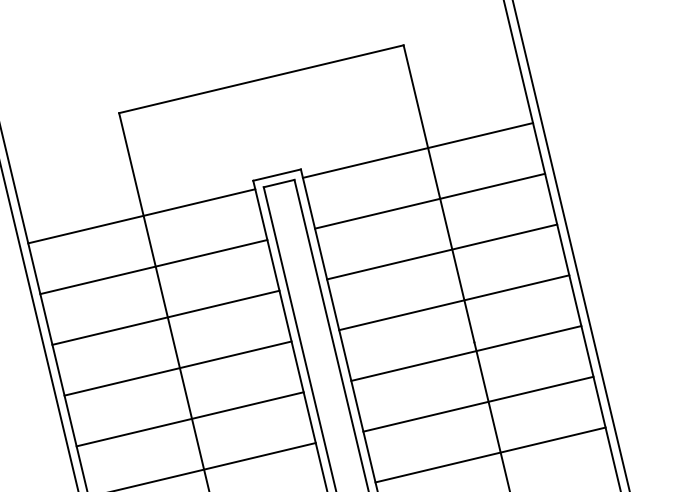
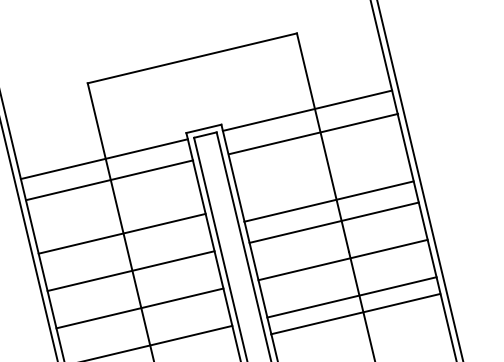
line: (430, 200) -> (313, 133), moved
line: (442, 251) -> (329, 201), moved
line: (153, 267) -> (109, 180), moved
line: (490, 454) -> (355, 313), moved

